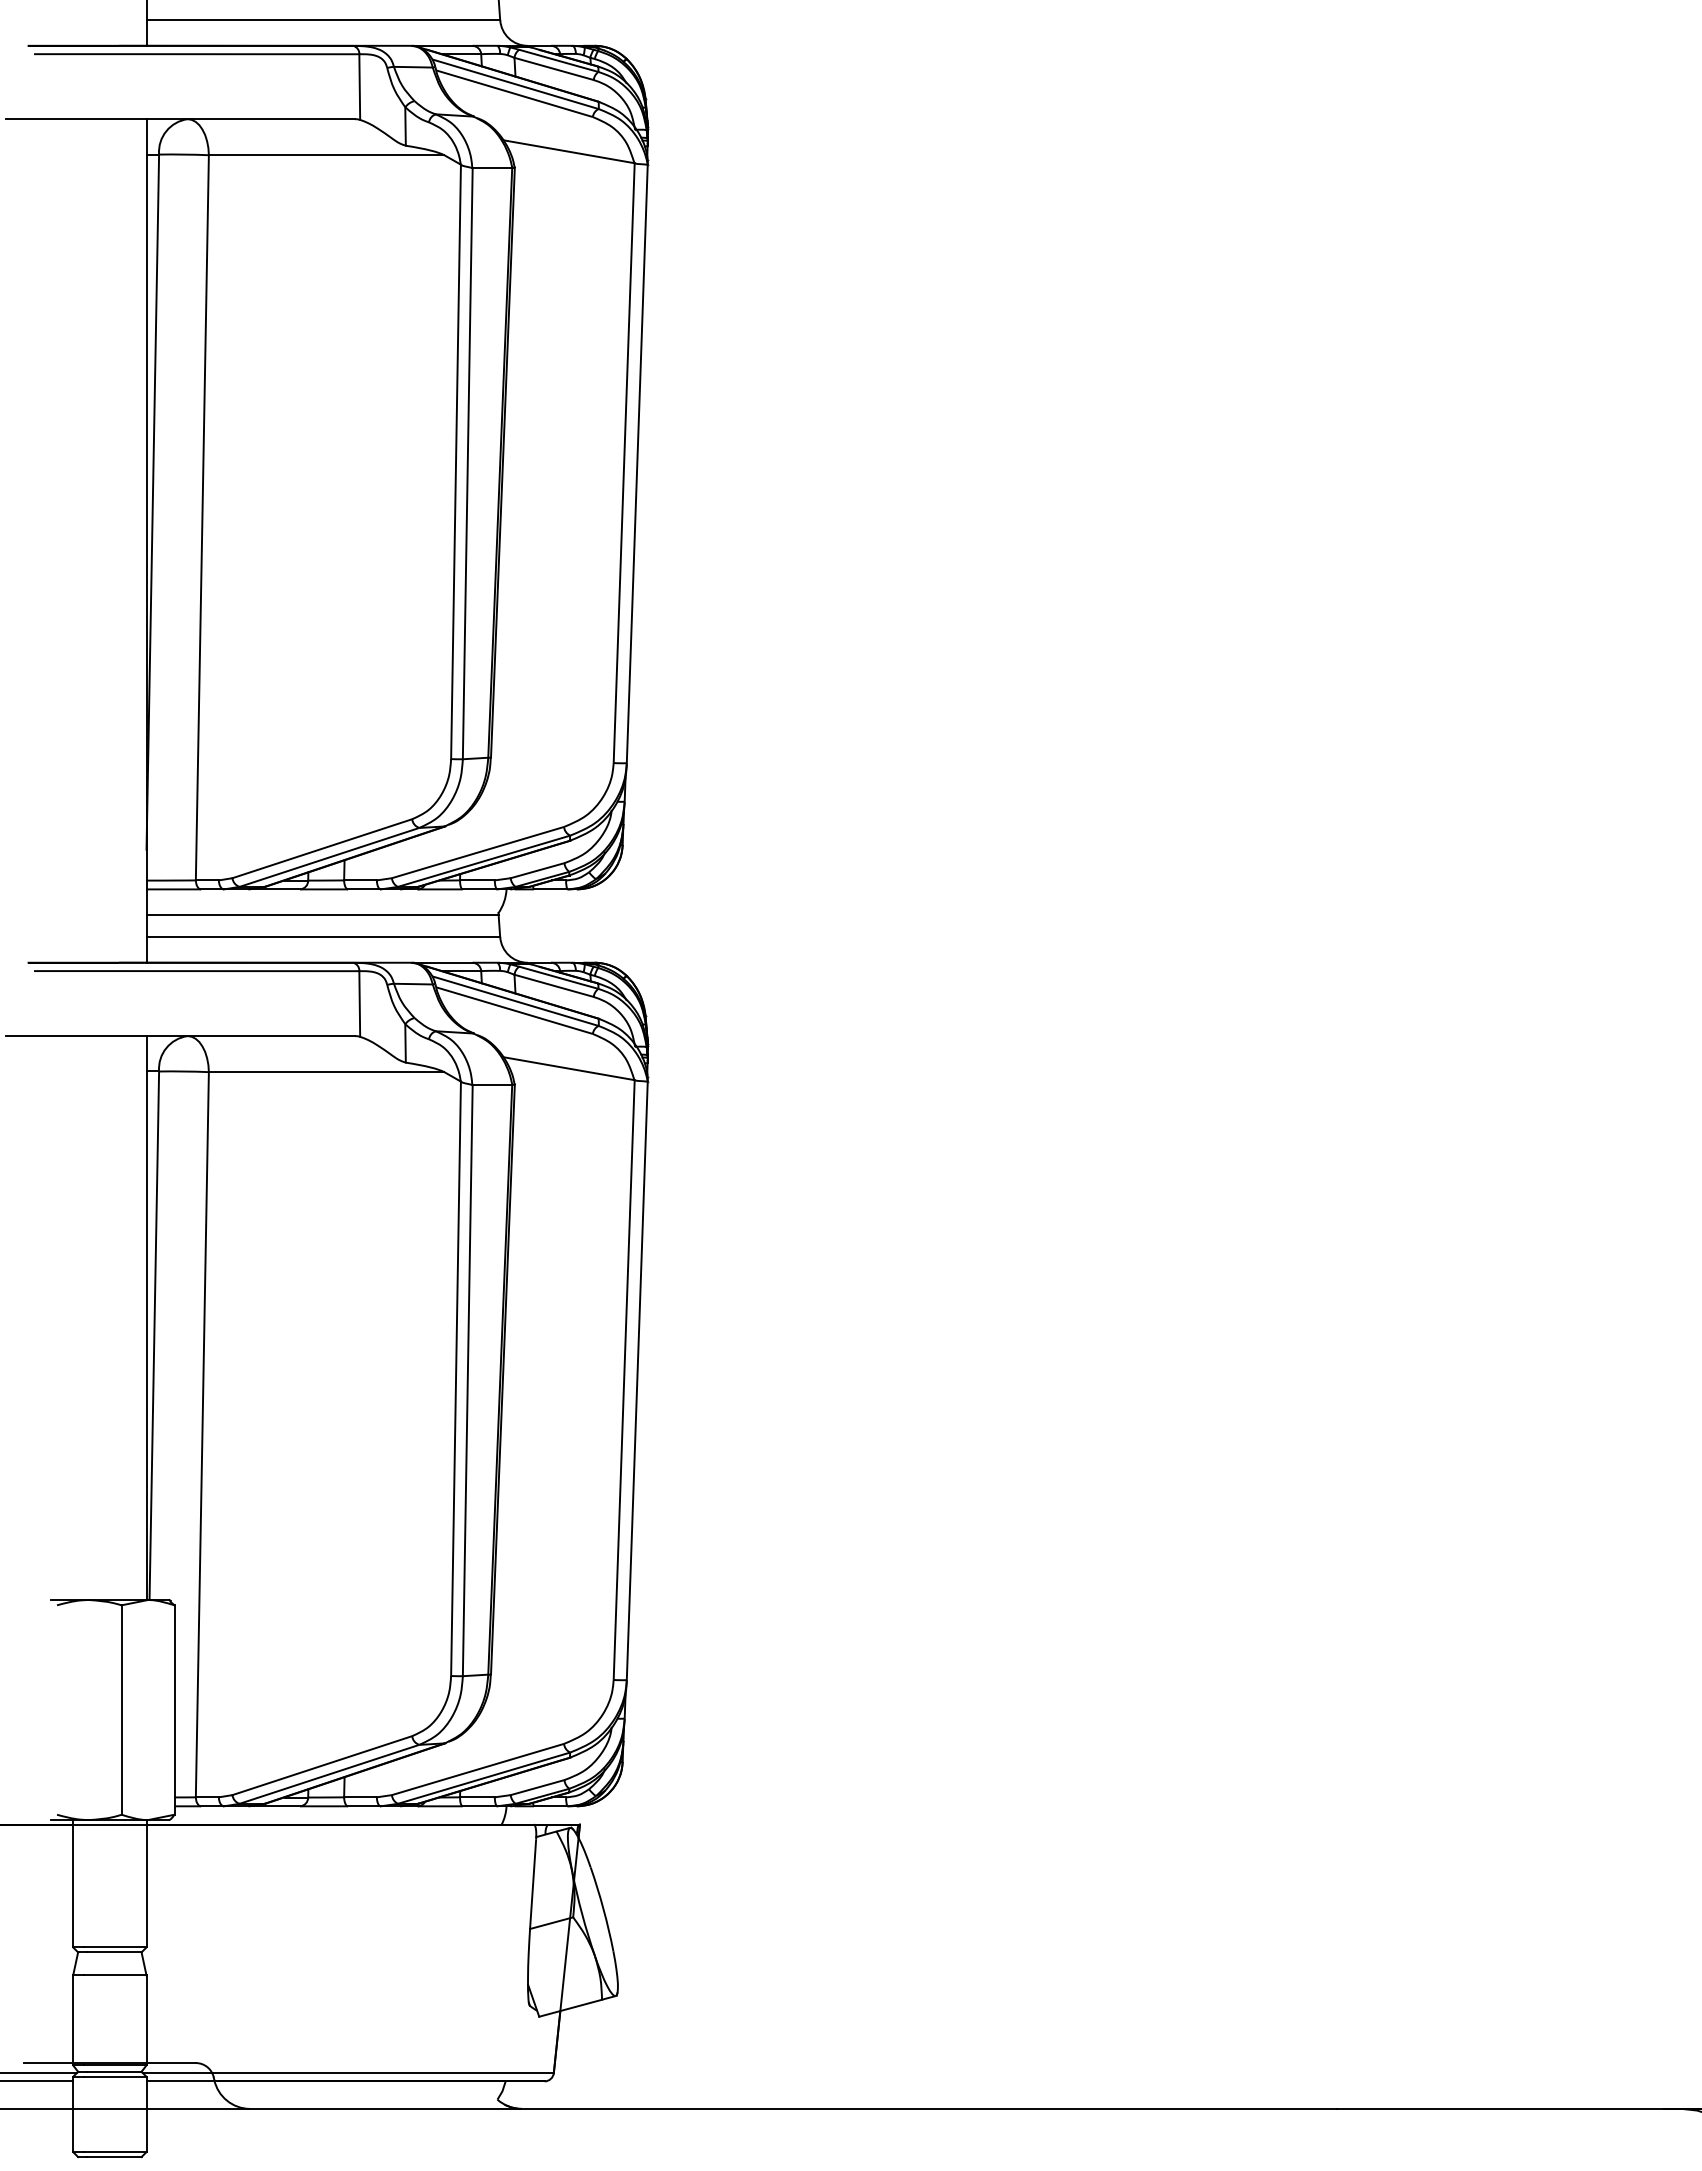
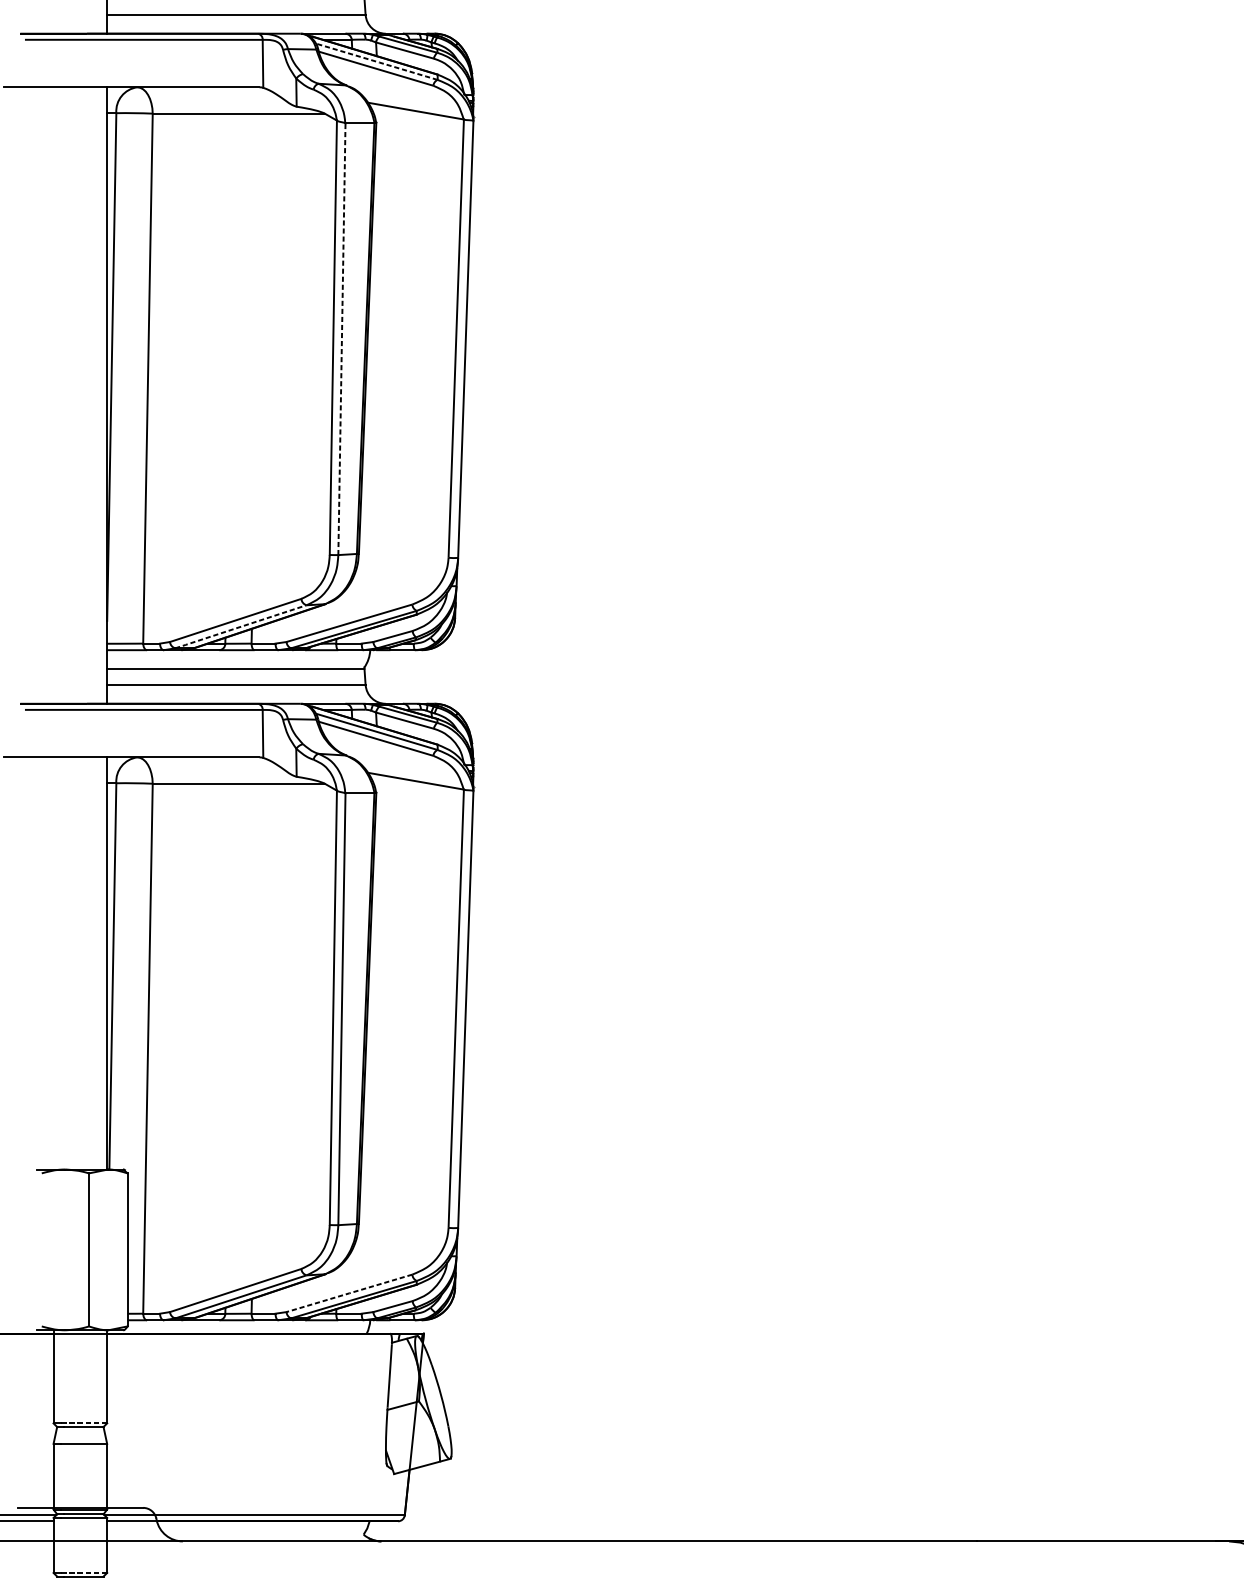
line: (516, 84) -> (377, 61), solid -> dashed
line: (467, 463) -> (341, 338), solid -> dashed
line: (328, 857) -> (240, 626), solid -> dashed
line: (478, 1769) -> (349, 1293), solid -> dashed
line: (115, 1947) -> (84, 1423), solid -> dashed
line: (115, 2152) -> (84, 1573), solid -> dashed

